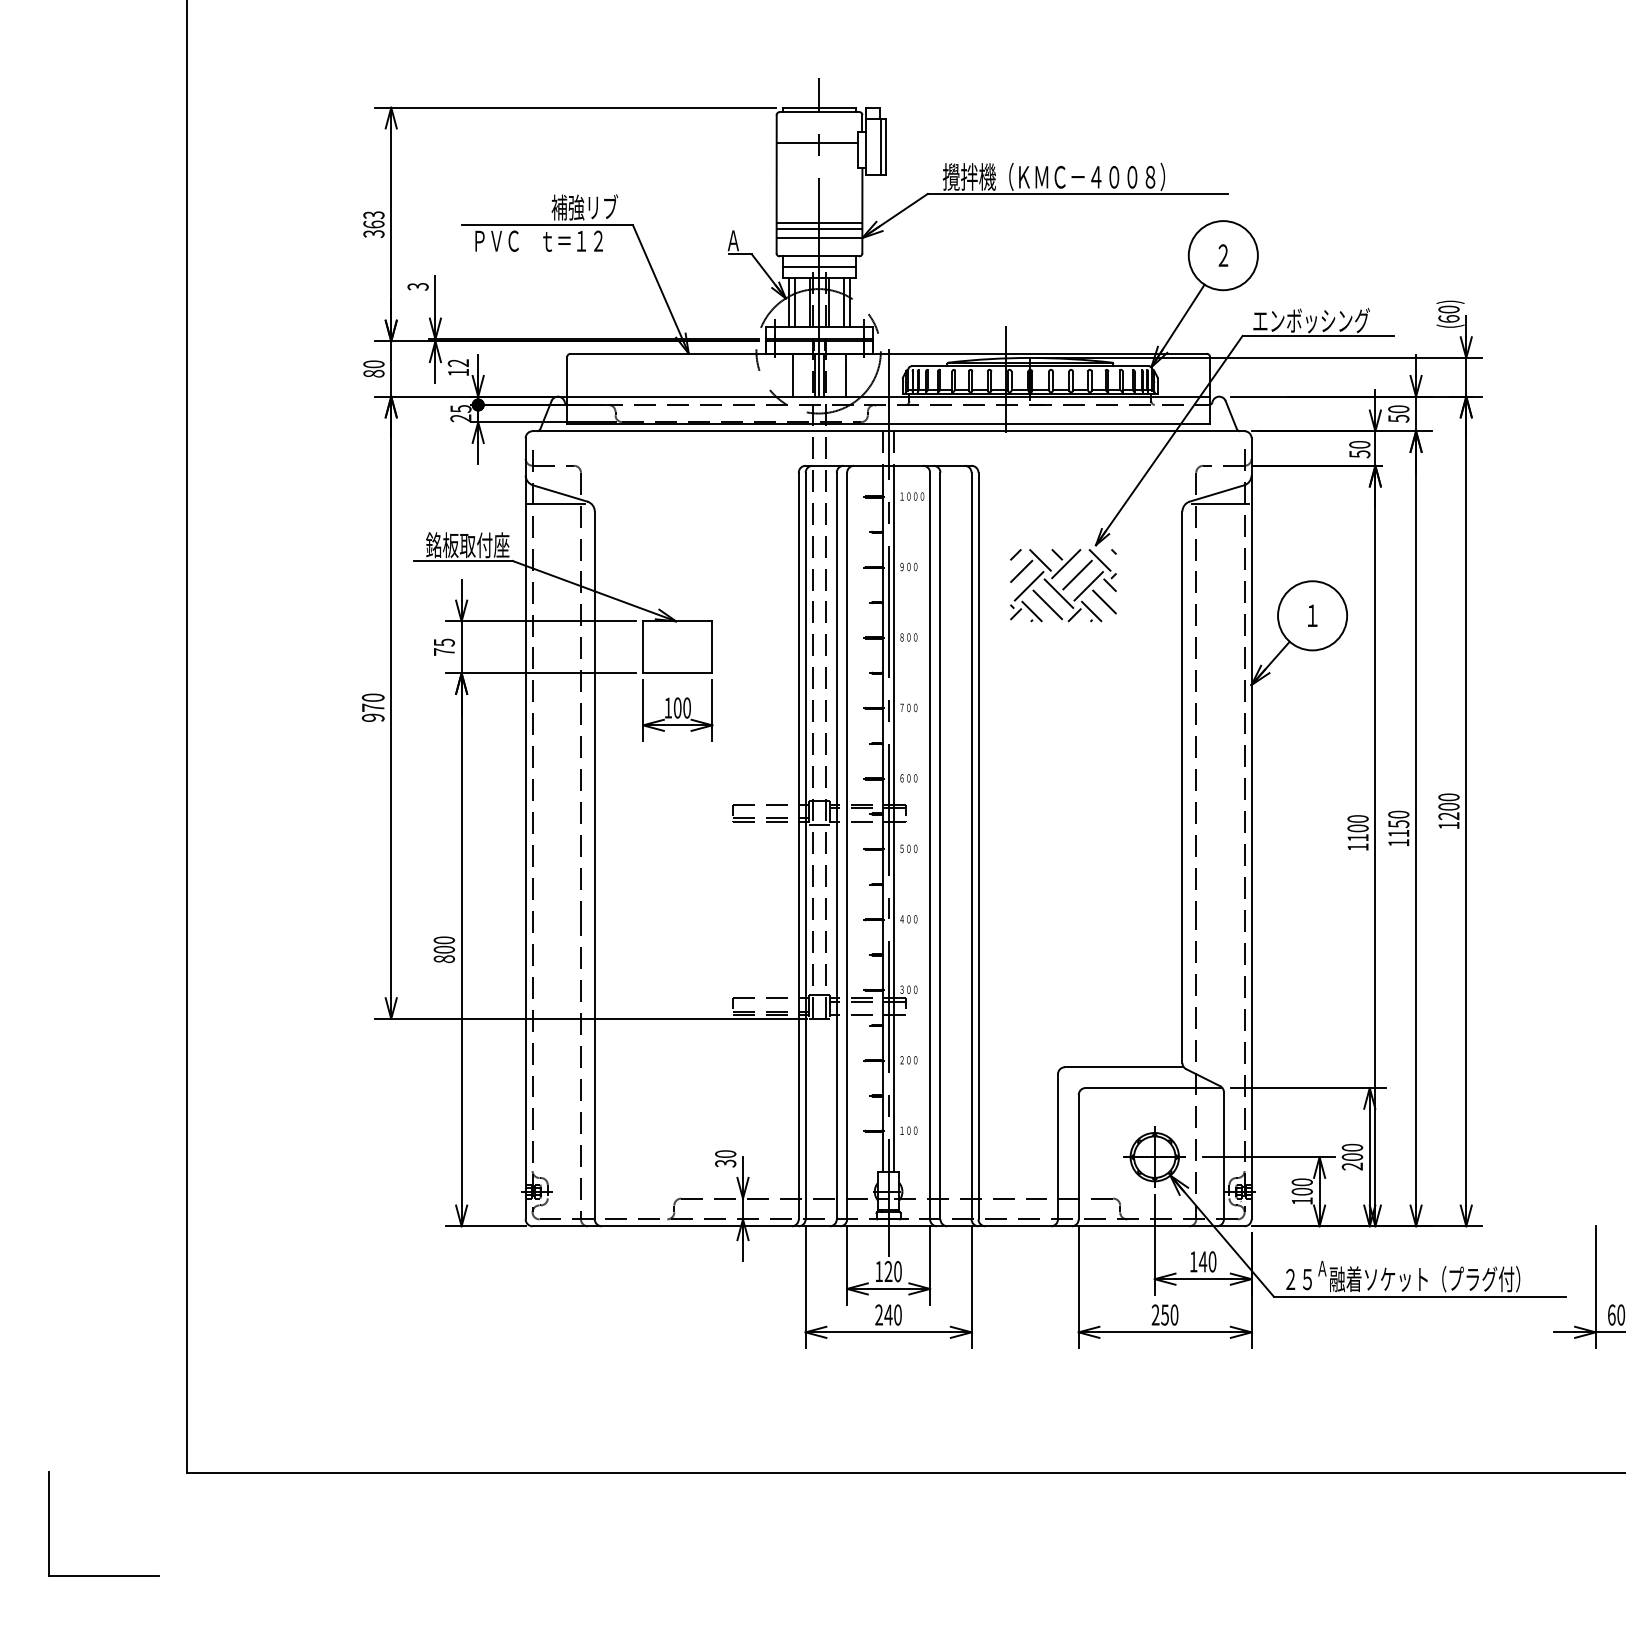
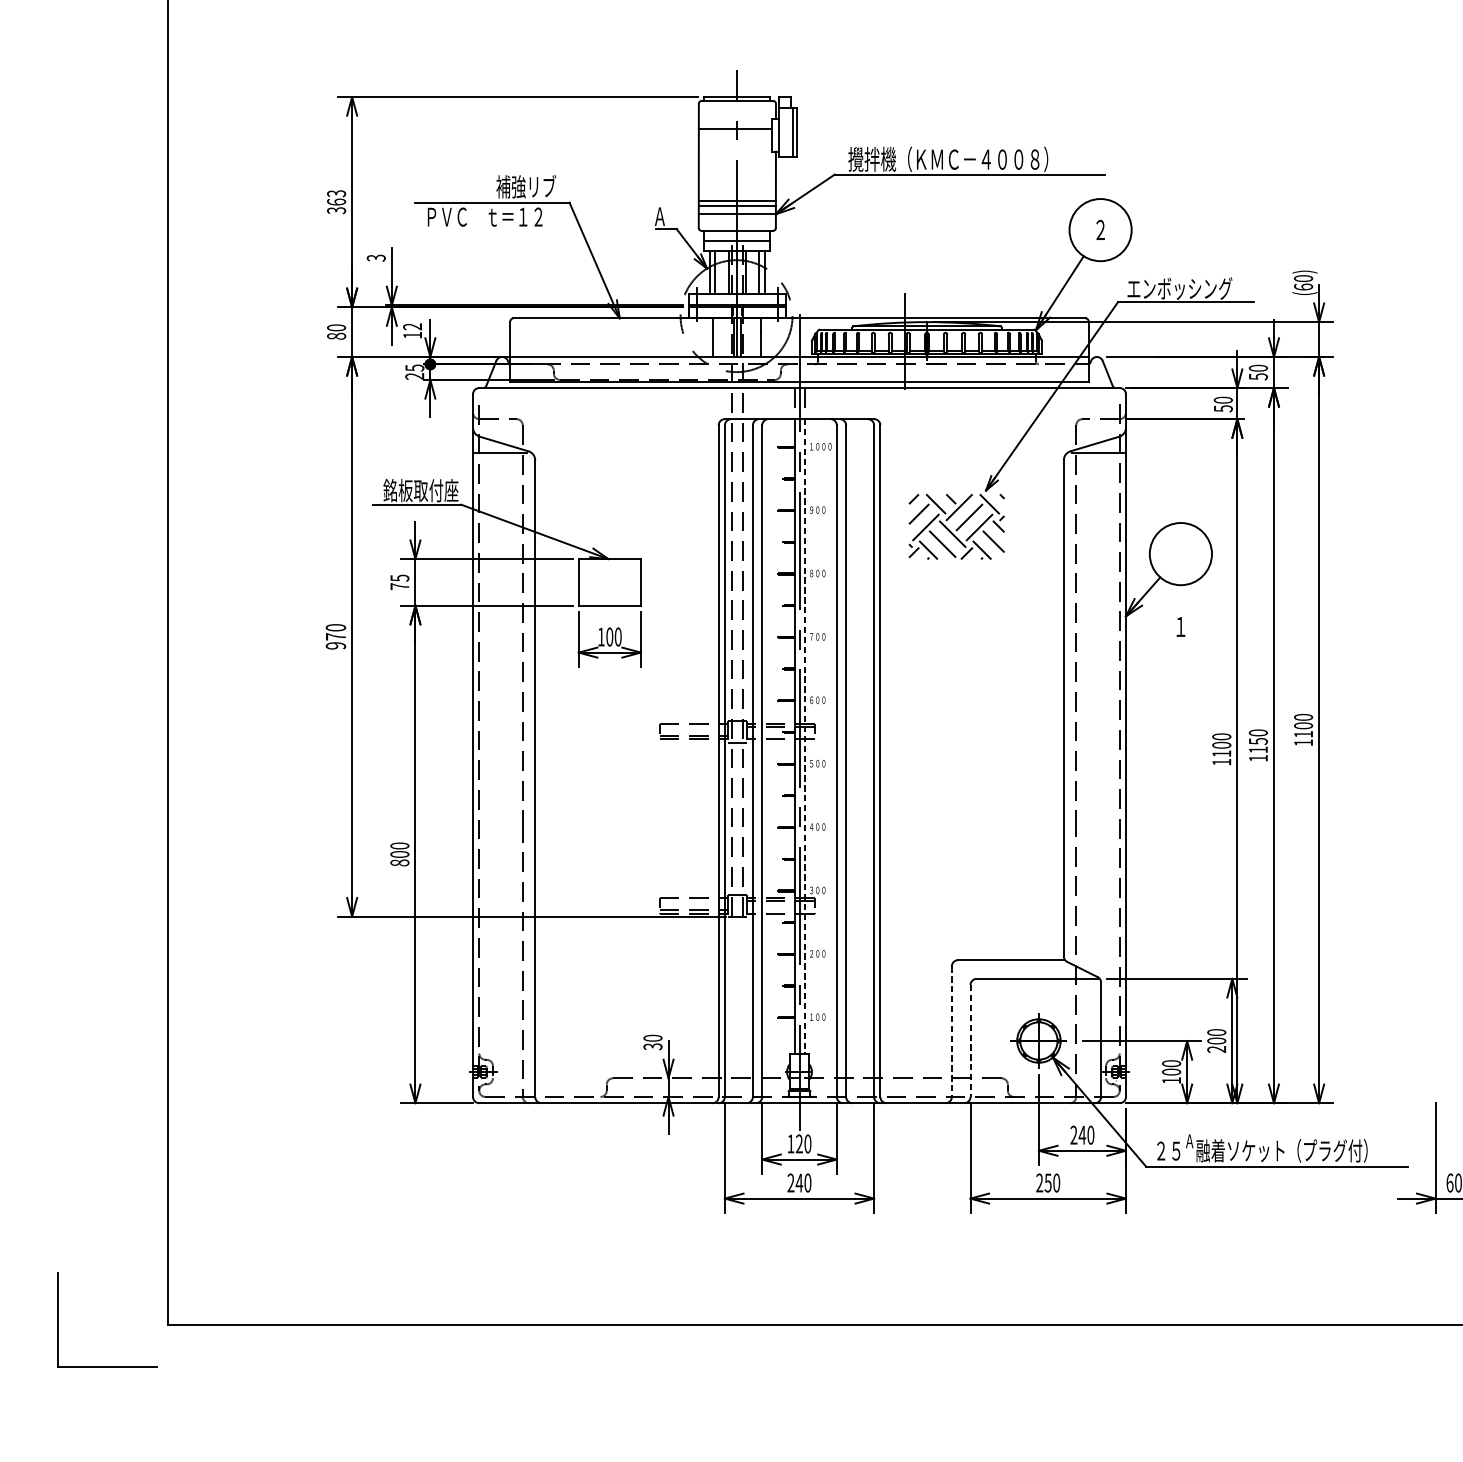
text: (1312, 615) -> (1180, 626), moved
text: (1448, 816) -> (1303, 734), 1200 -> 1100
line: (894, 819) -> (804, 737), solid -> dashed
line: (1058, 1146) -> (952, 1031), solid -> dashed
line: (1078, 1157) -> (970, 1041), solid -> dashed
text: (1193, 1261) -> (1073, 1134), 140 -> 240
part: (103, 1575) -> (106, 1366), moved

